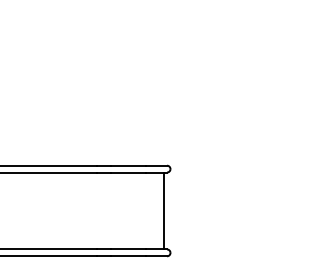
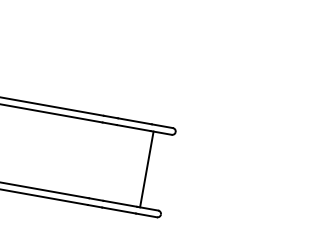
line: (163, 210) -> (146, 168), moved

